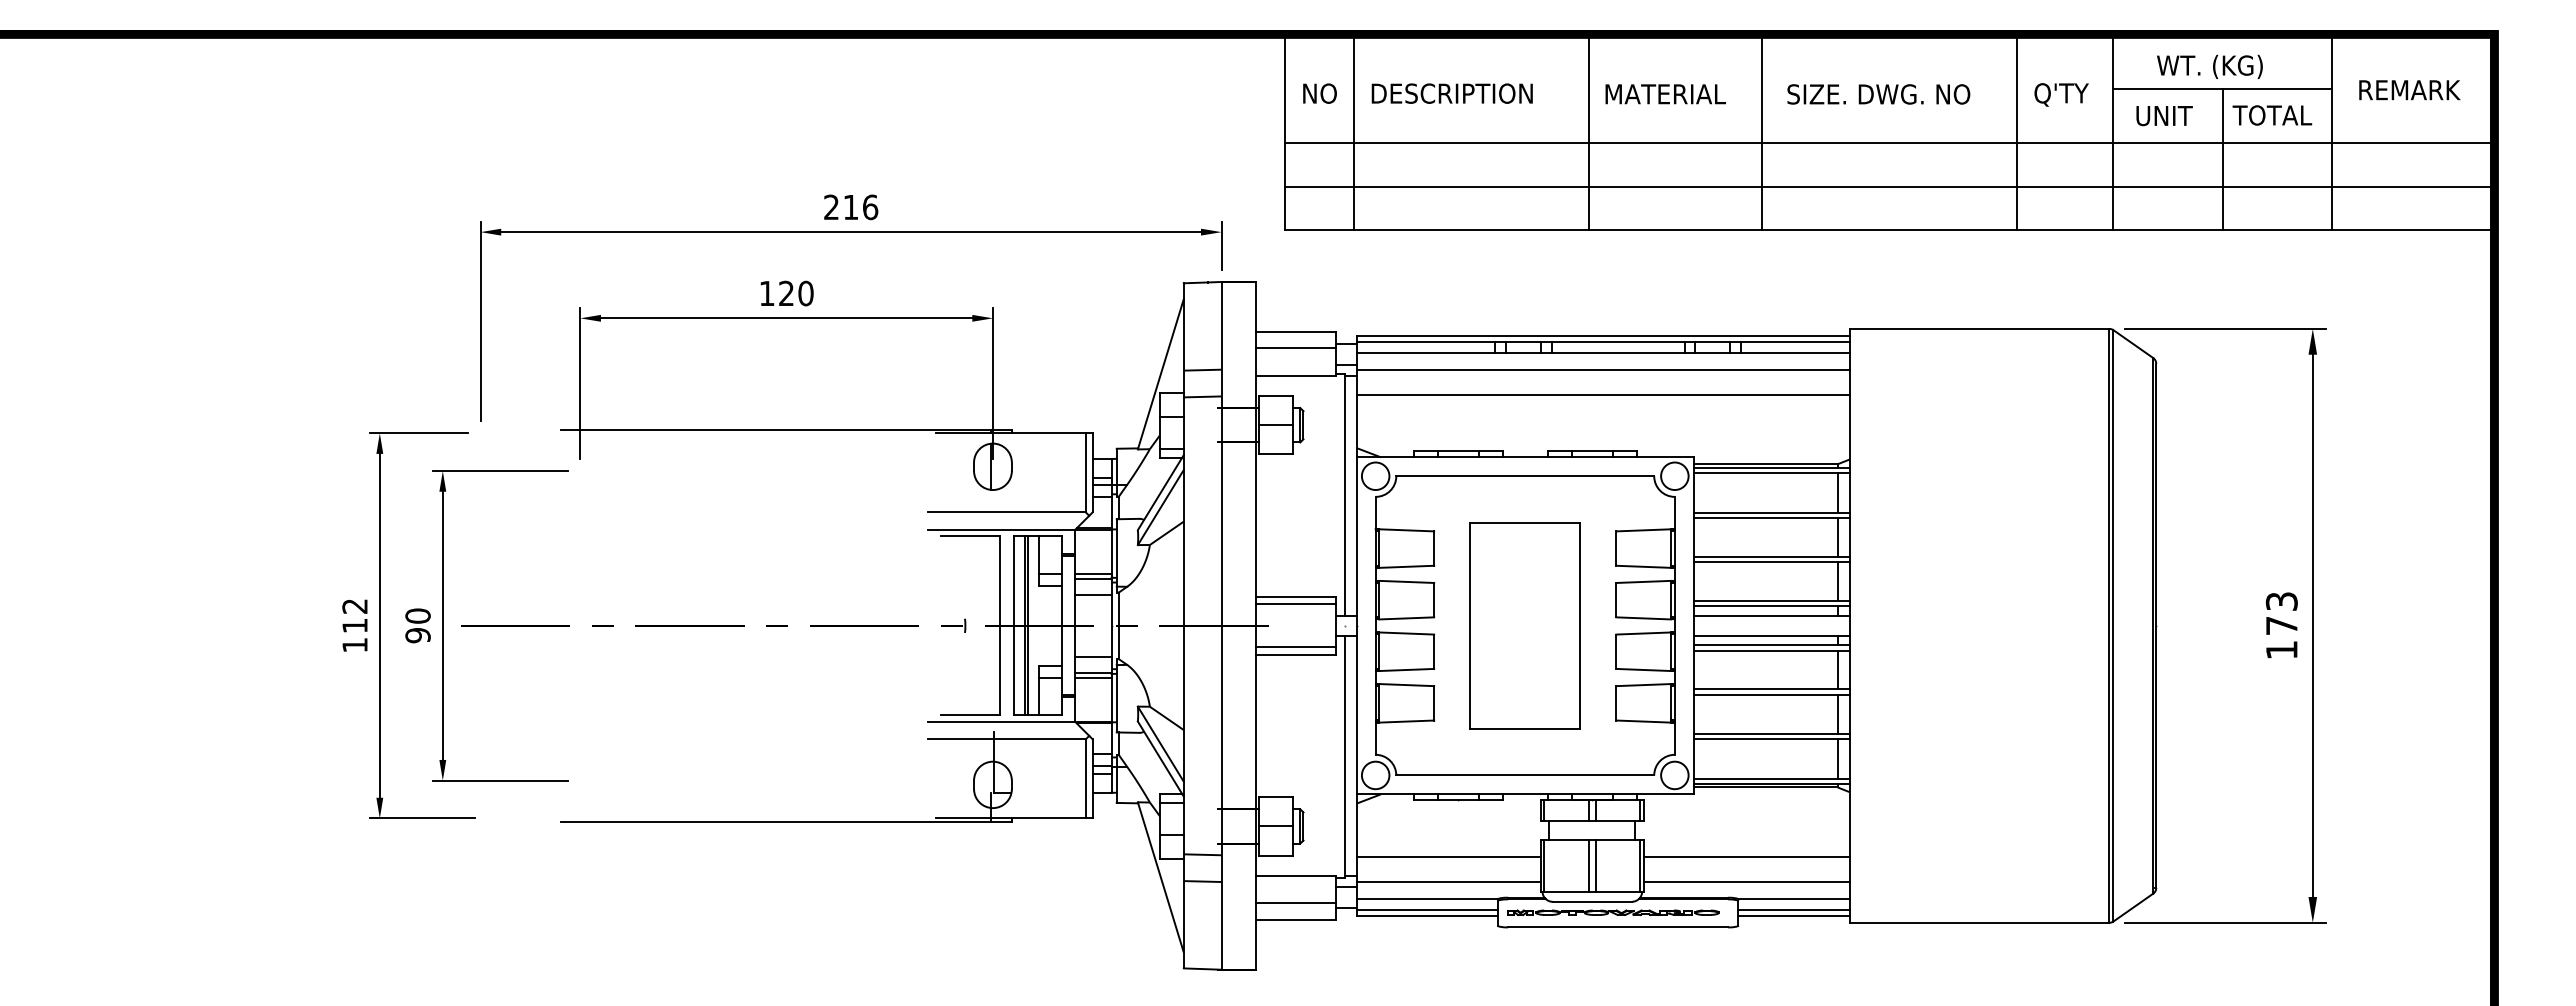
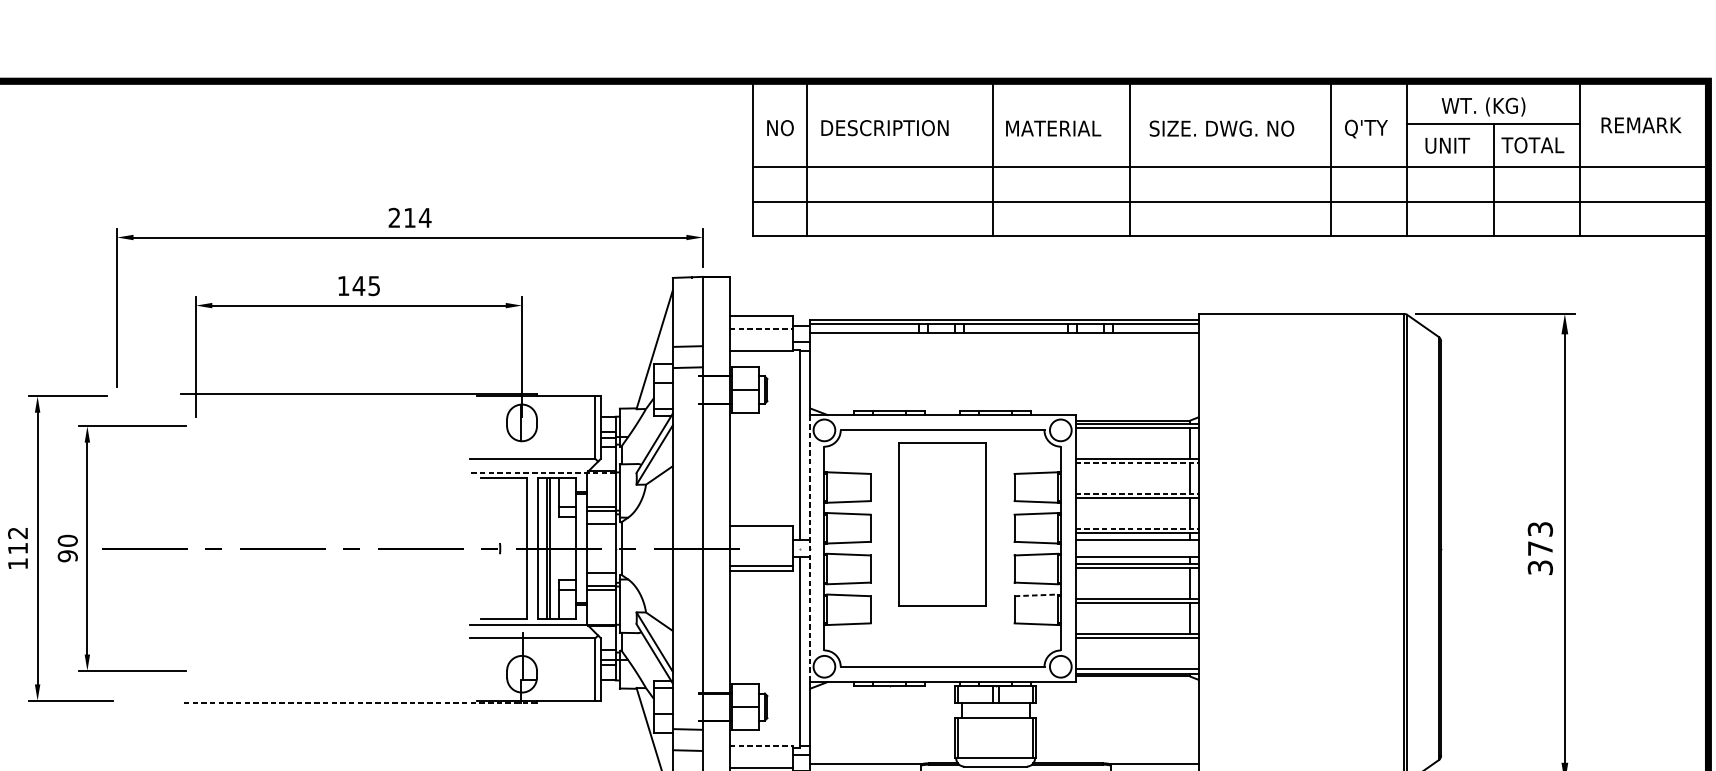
text: (870, 207) -> (425, 218), 216 -> 214
text: (795, 293) -> (366, 285), 120 -> 145
line: (1296, 348) -> (761, 329), solid -> dashed
line: (1603, 369) -> (1004, 346), removed
line: (1603, 394) -> (1004, 365), removed
line: (1772, 518) -> (1137, 463), solid -> dashed
line: (1019, 529) -> (543, 472), solid -> dashed
line: (1772, 556) -> (1137, 493), solid -> dashed
line: (1772, 600) -> (1137, 528), solid -> dashed
line: (1296, 604) -> (761, 531), removed
part: (1524, 625) -> (942, 523), moved
line: (1356, 626) -> (809, 549), solid -> dashed
text: (2281, 650) -> (1540, 568), 173 -> 373
line: (1643, 685) -> (1036, 595), solid -> dashed
line: (1837, 758) -> (1189, 653), removed
line: (786, 821) -> (358, 703), solid -> dashed
line: (1448, 857) -> (881, 731), removed
line: (1746, 857) -> (1117, 731), removed
line: (1588, 865) -> (992, 737), removed
line: (1596, 865) -> (998, 737), removed
line: (1296, 876) -> (761, 746), solid -> dashed
line: (1448, 881) -> (881, 750), removed
line: (1746, 881) -> (1117, 750), removed

